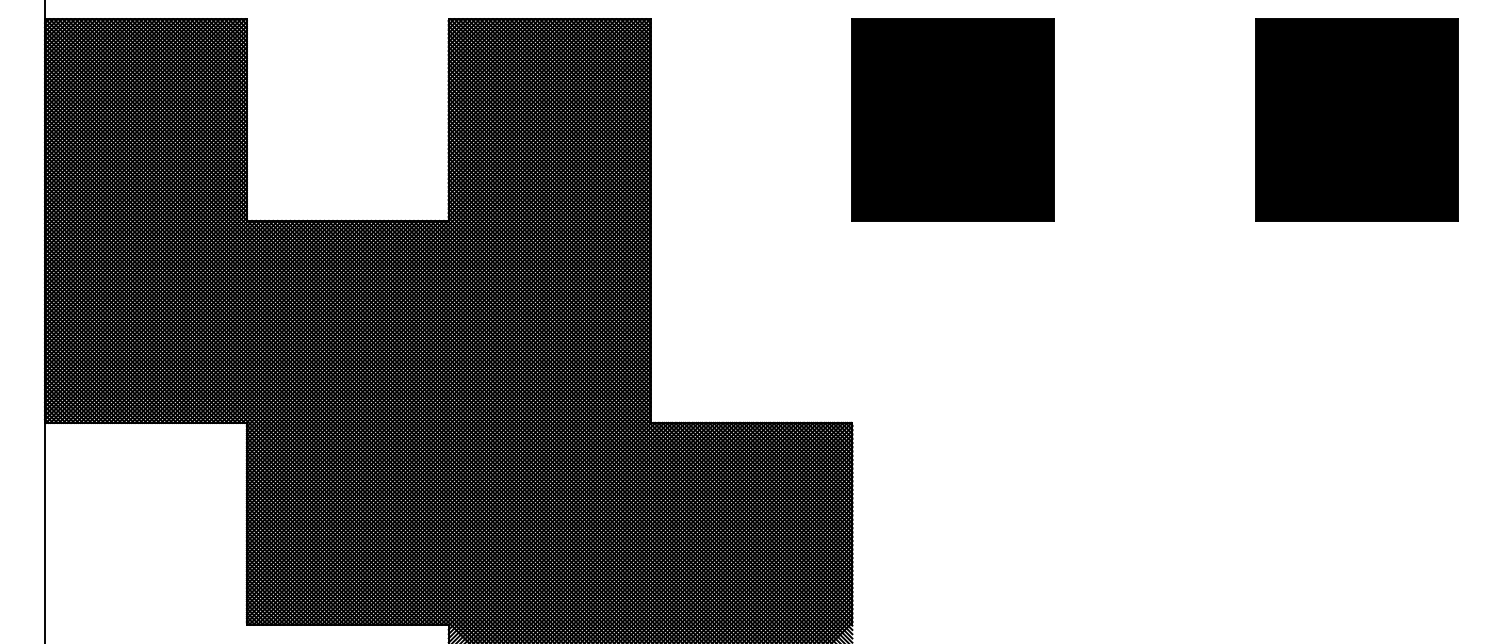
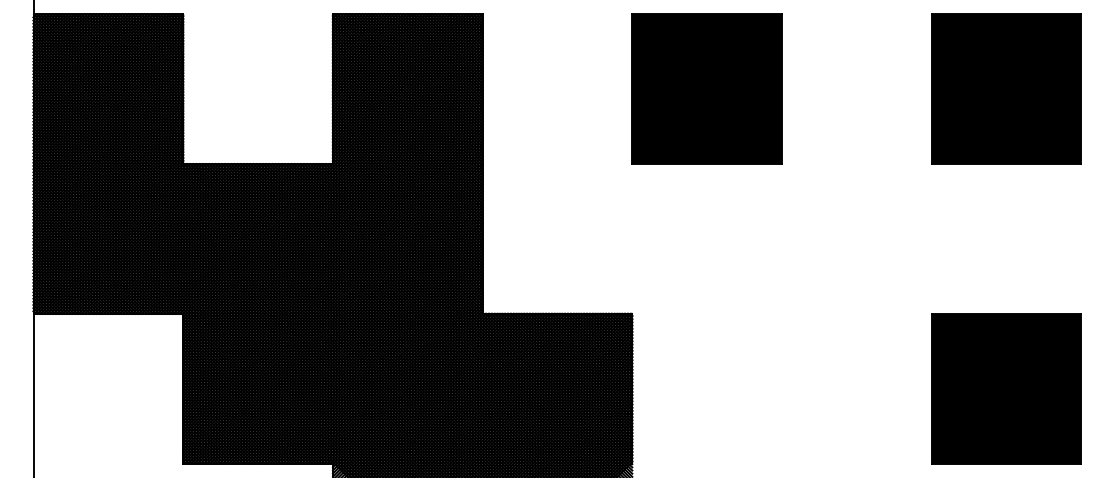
part: (1356, 523) -> (1006, 388), added

